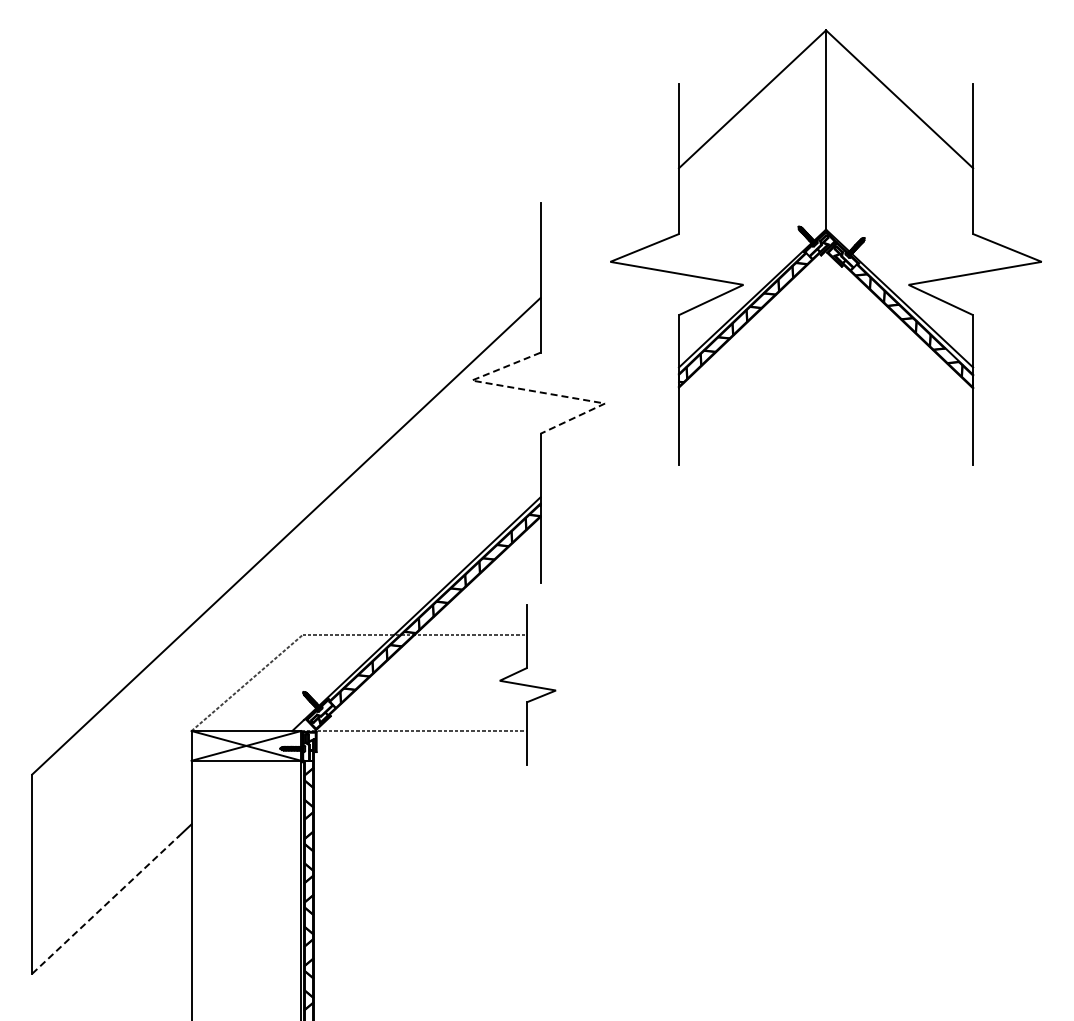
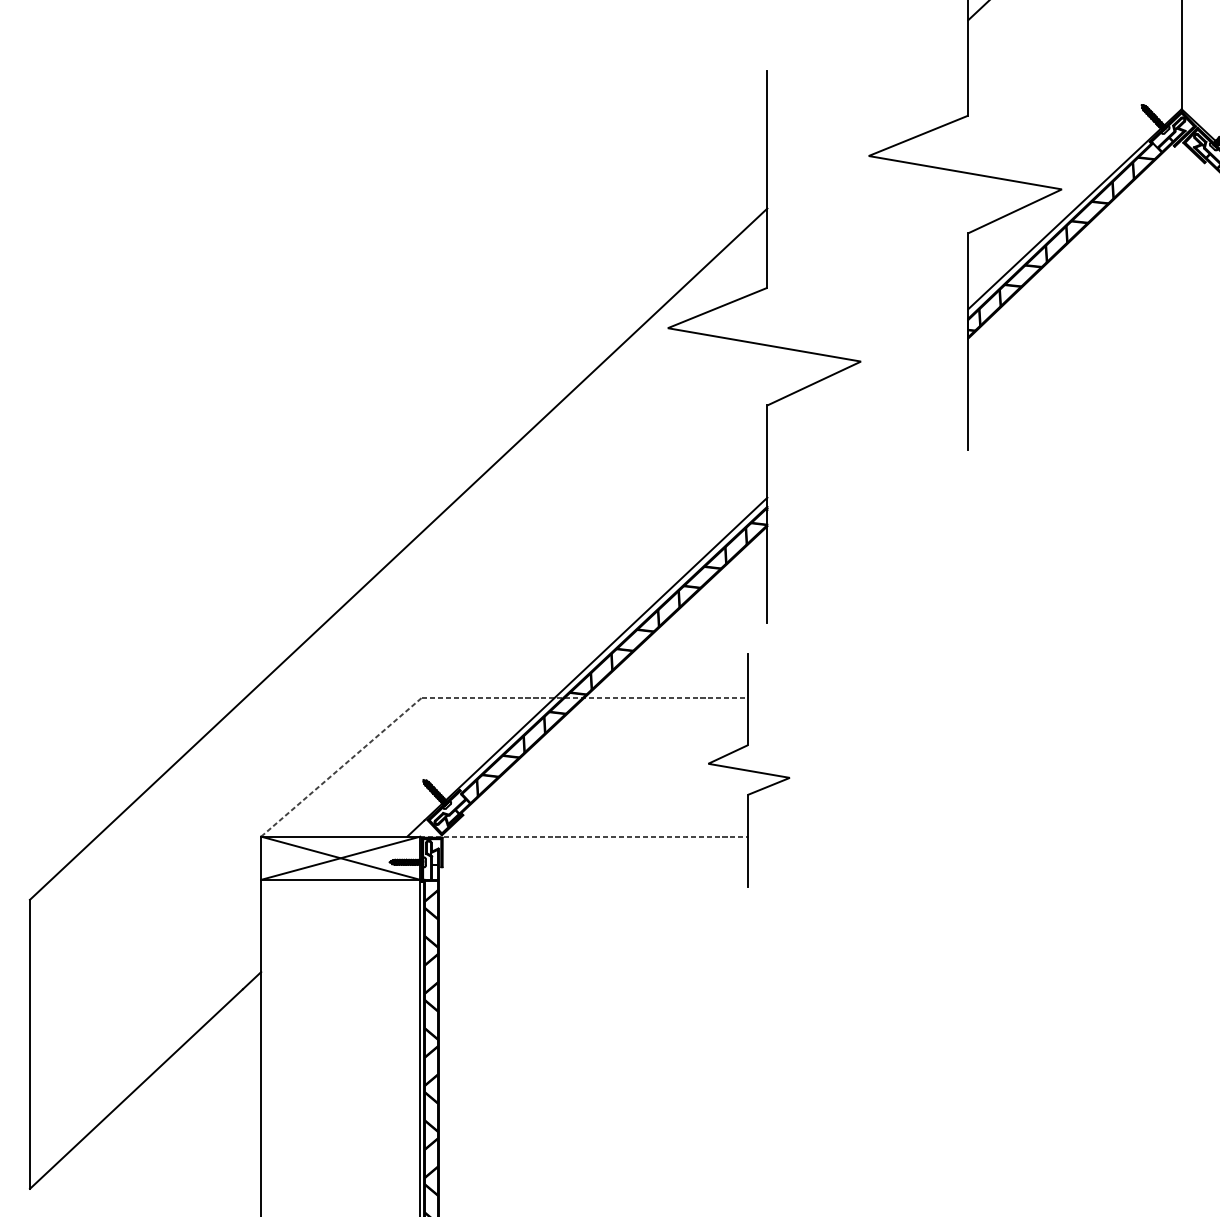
line: (537, 391) -> (763, 344), dashed -> solid
line: (105, 905) -> (136, 1089), dashed -> solid

